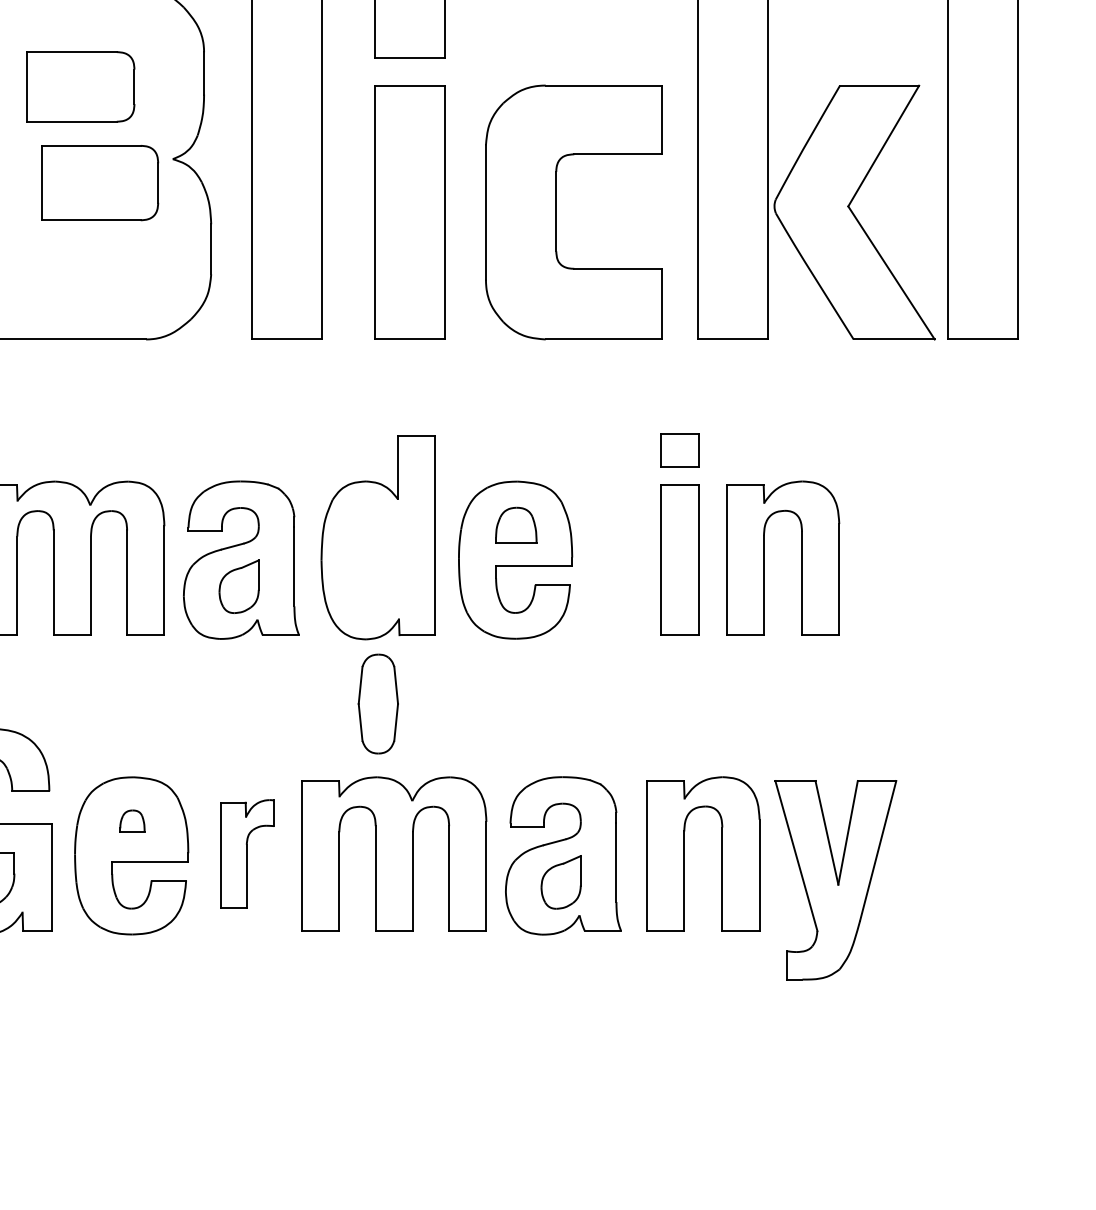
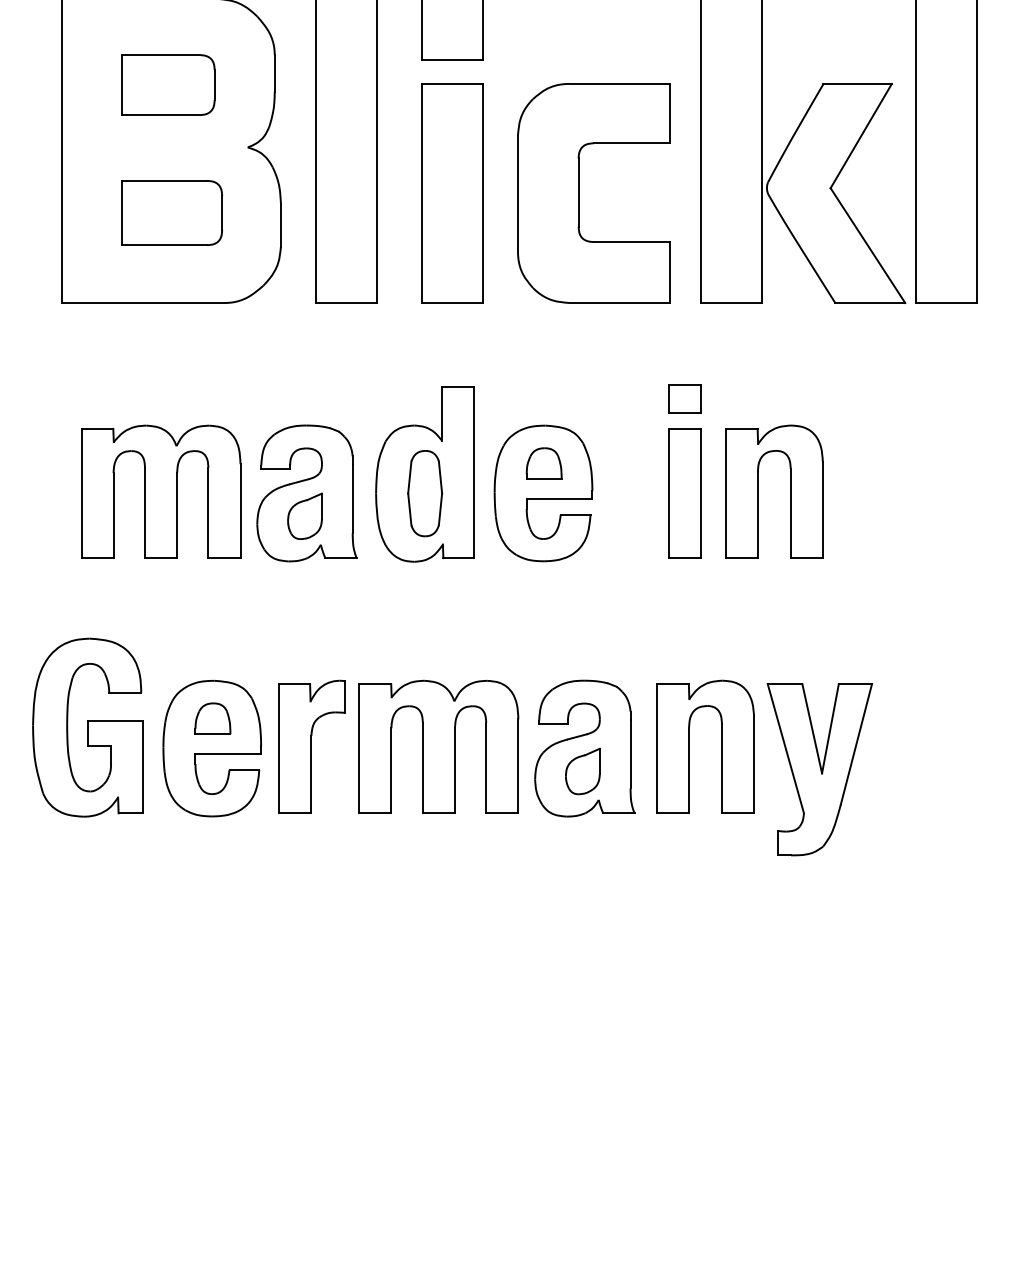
part: (99, 182) -> (171, 212), moved
part: (378, 703) -> (425, 493), moved
part: (131, 820) -> (212, 718), size x1.67
part: (246, 853) -> (311, 746), size x1.43

